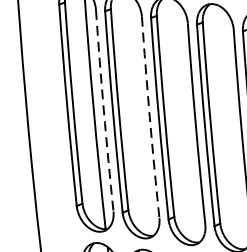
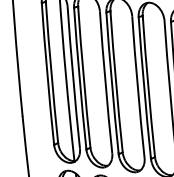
arc: (104, 110) -> (73, 77), dashed -> solid
arc: (149, 117) -> (105, 82), dashed -> solid

